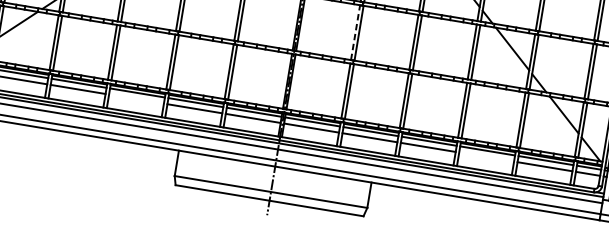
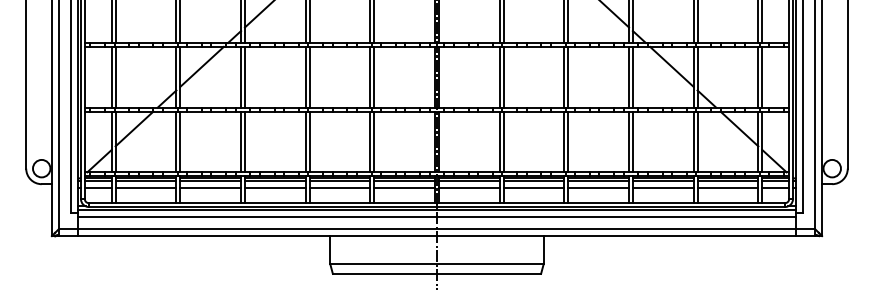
line: (355, 31) -> (499, 76), dashed -> solid
line: (135, 99) -> (274, 188), added
line: (485, 157) -> (662, 188), added

